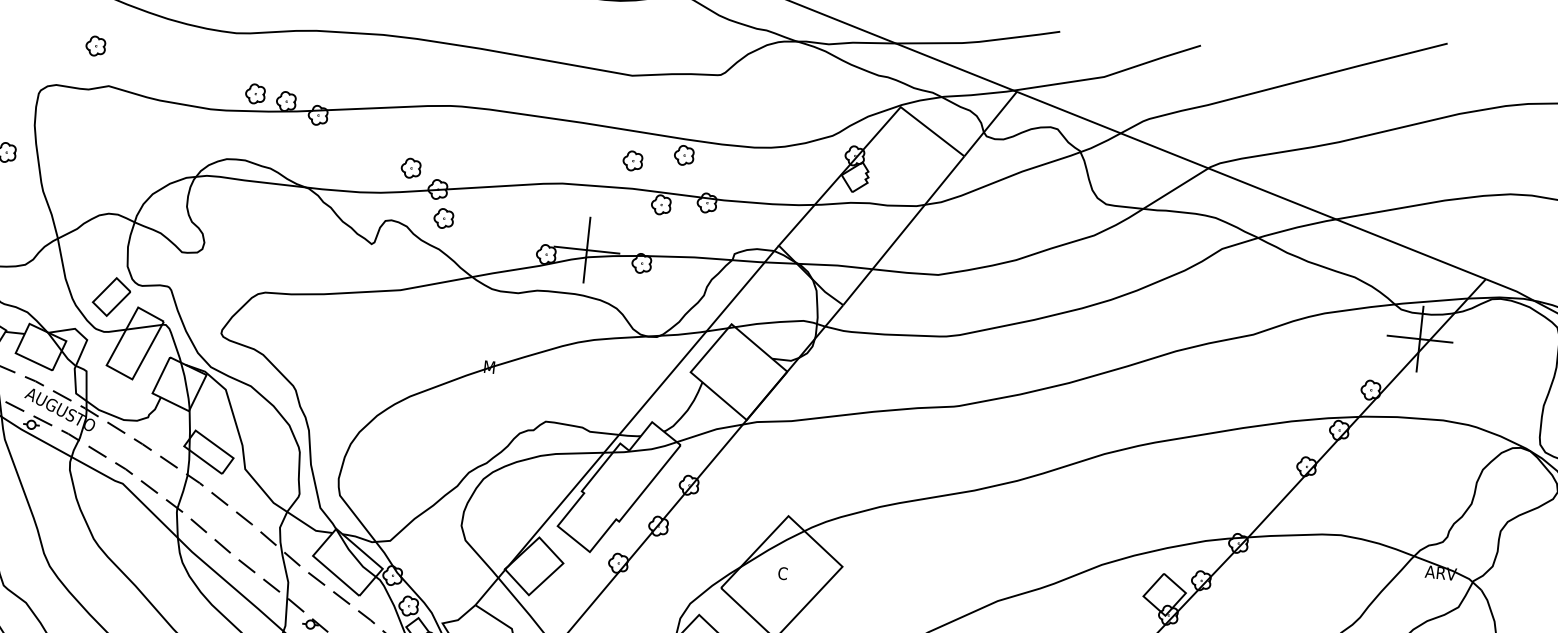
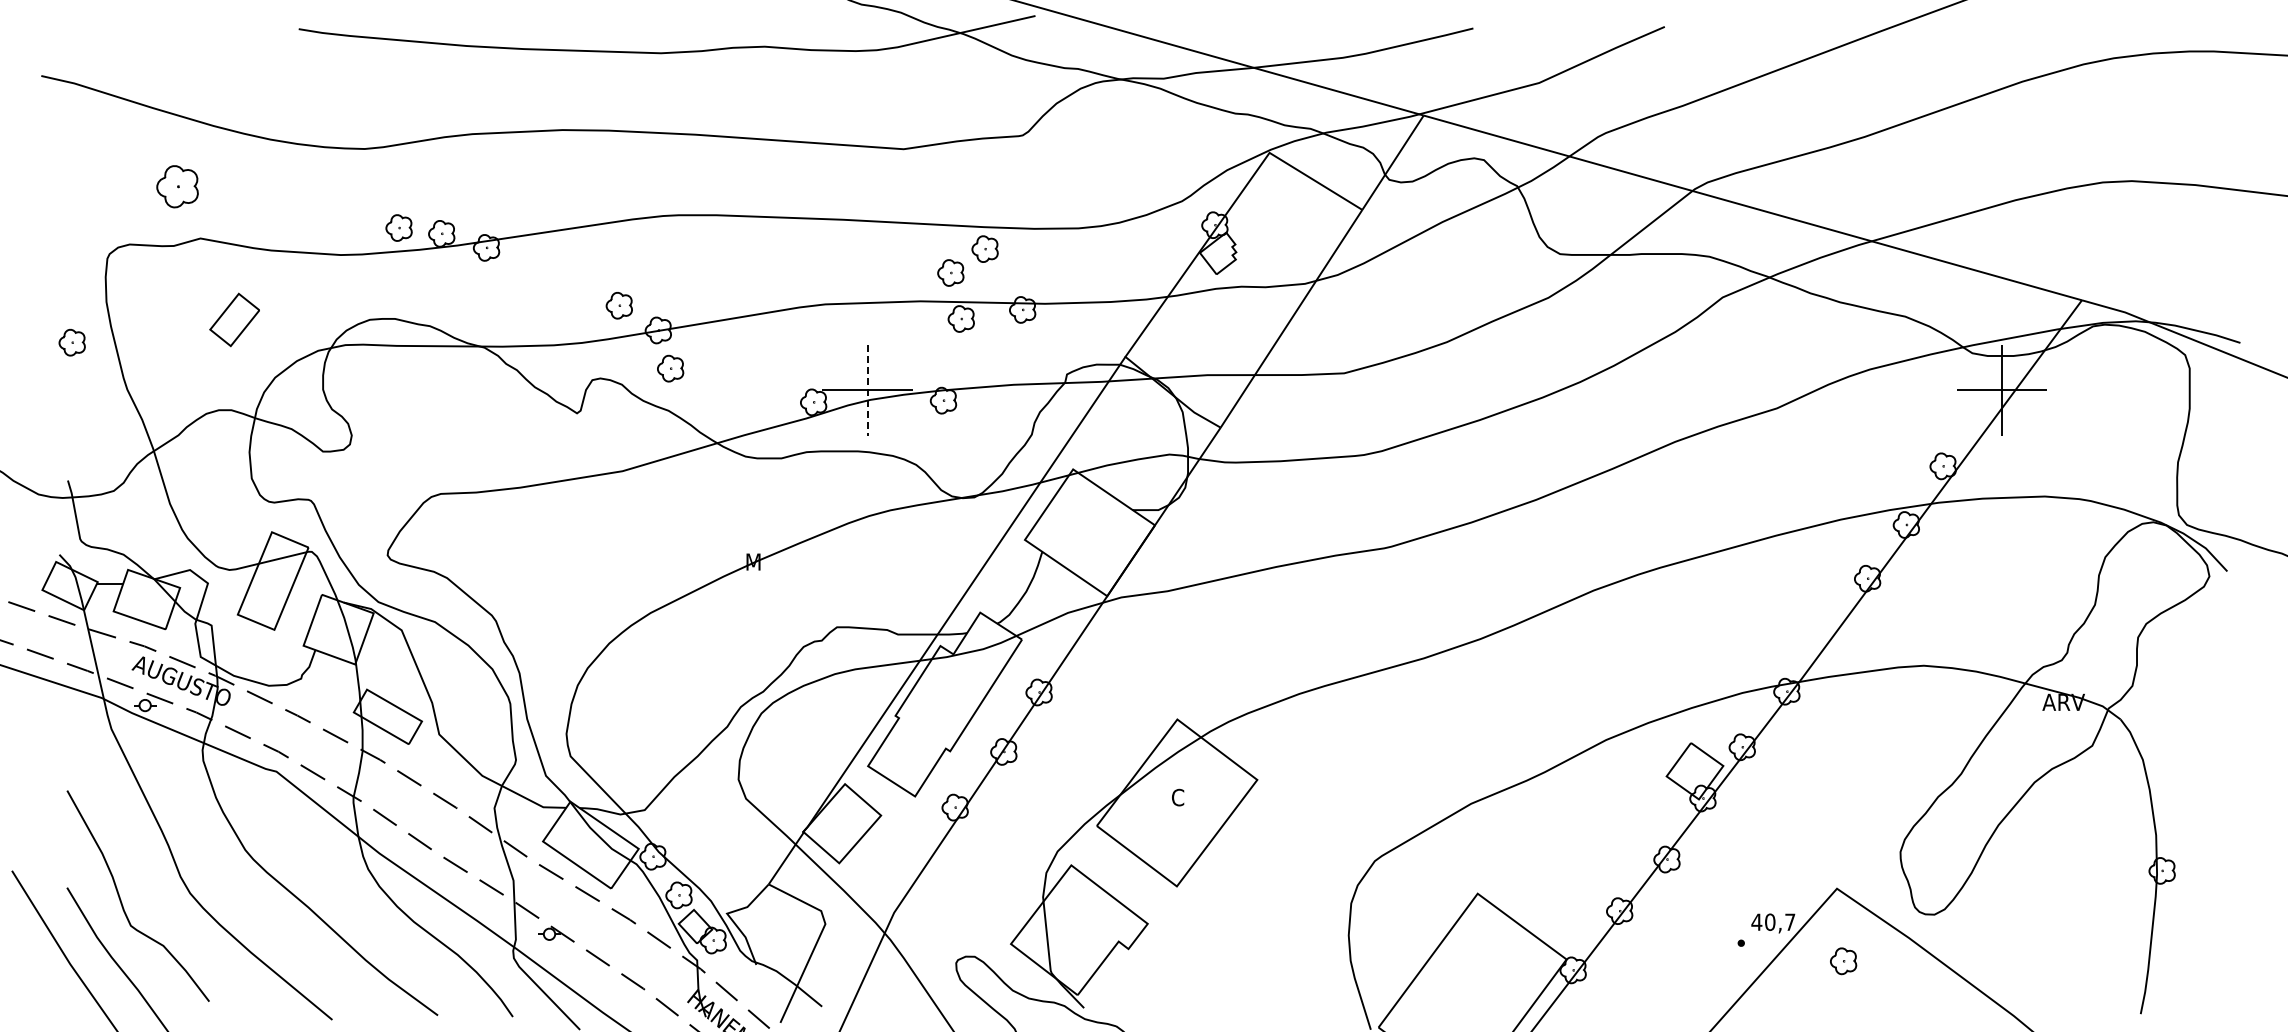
part: (95, 46) -> (176, 186), size x1.6
part: (632, 160) -> (950, 272), moved
line: (586, 250) -> (867, 390), solid -> dashed
part: (111, 296) -> (234, 319), moved

